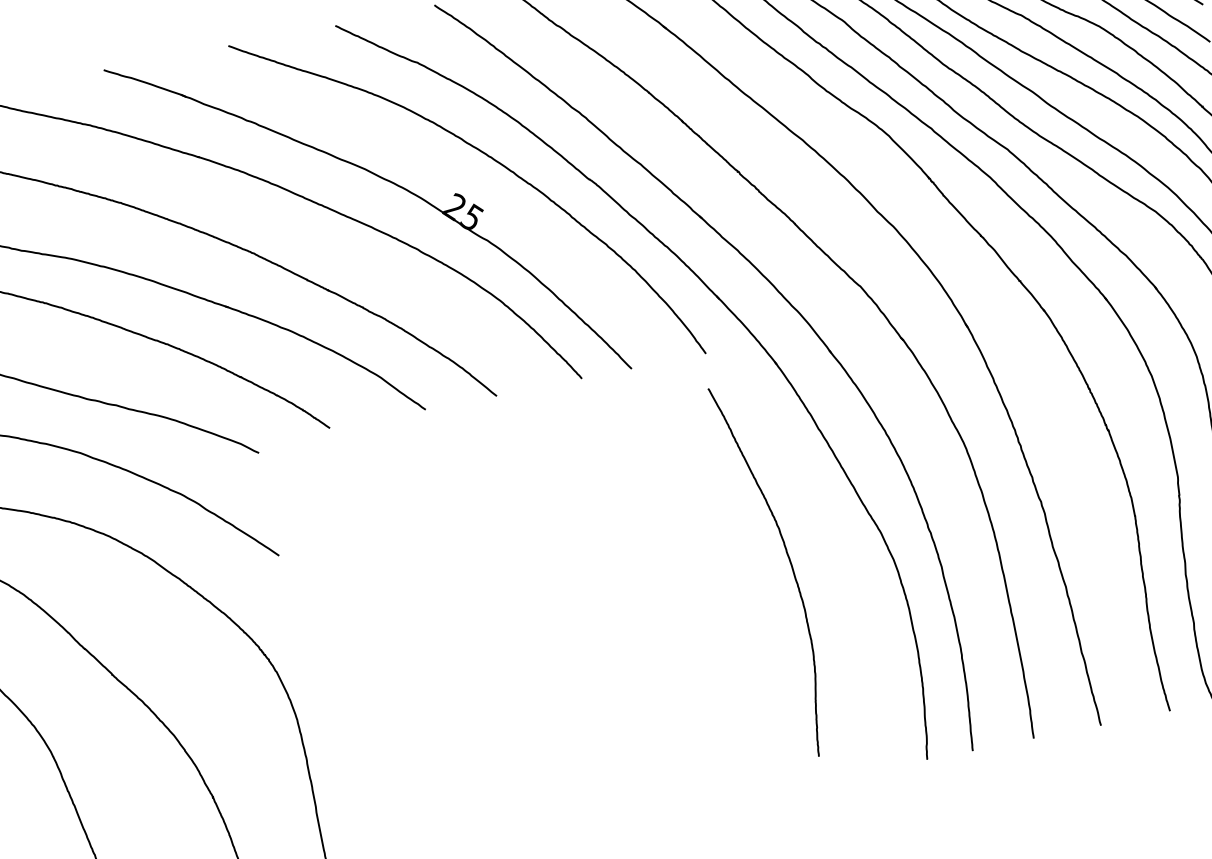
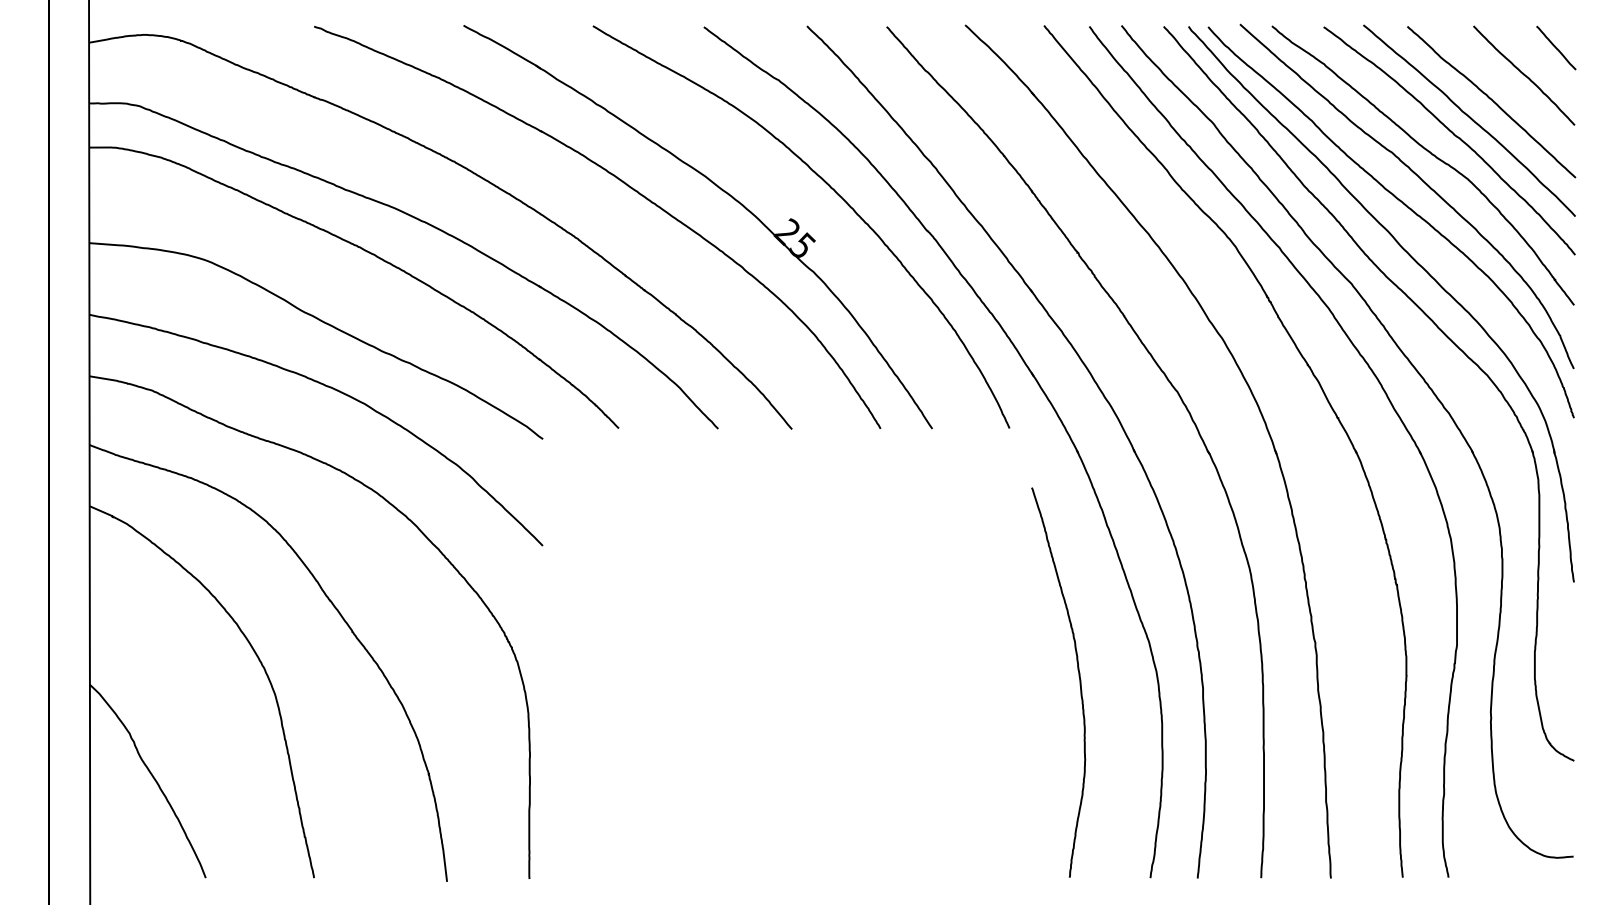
curve: (789, 561) -> (1078, 676), moved

